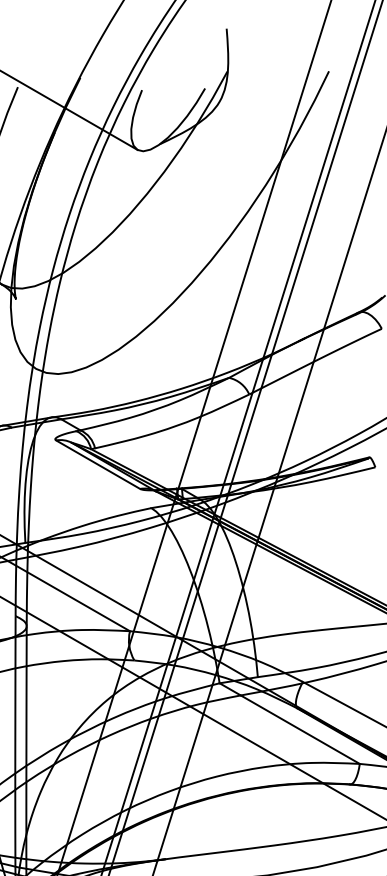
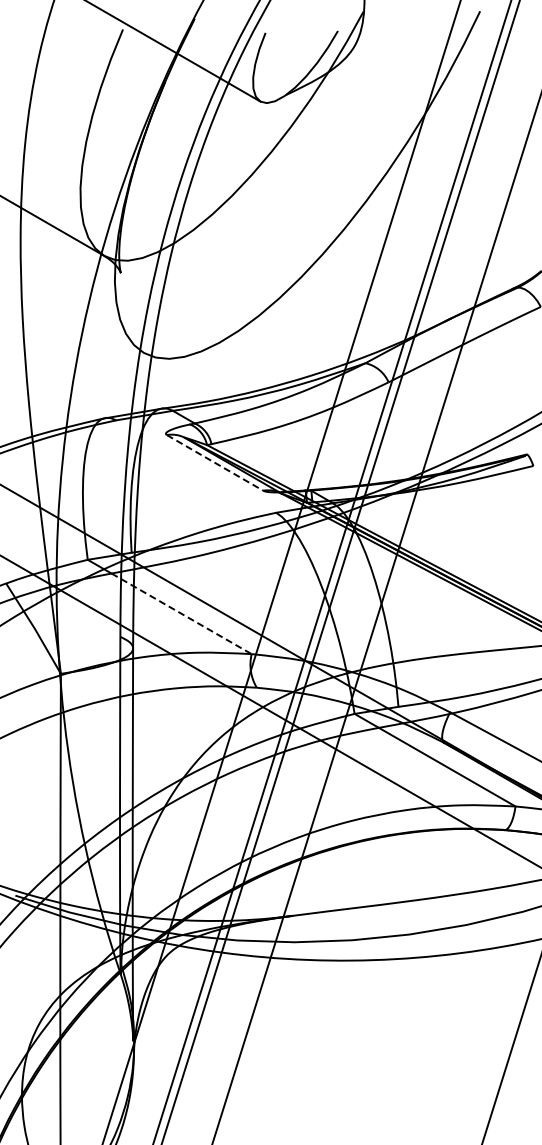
line: (98, 464) -> (215, 462), solid -> dashed
line: (68, 595) -> (181, 613), solid -> dashed

